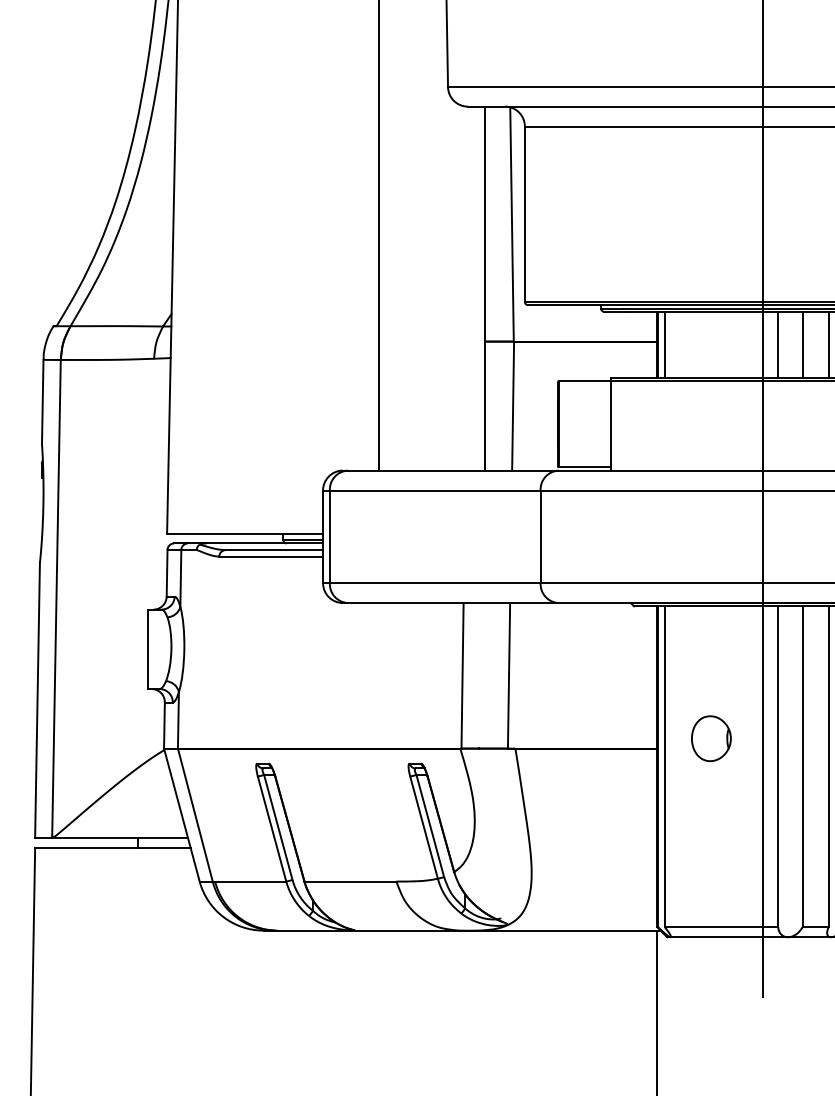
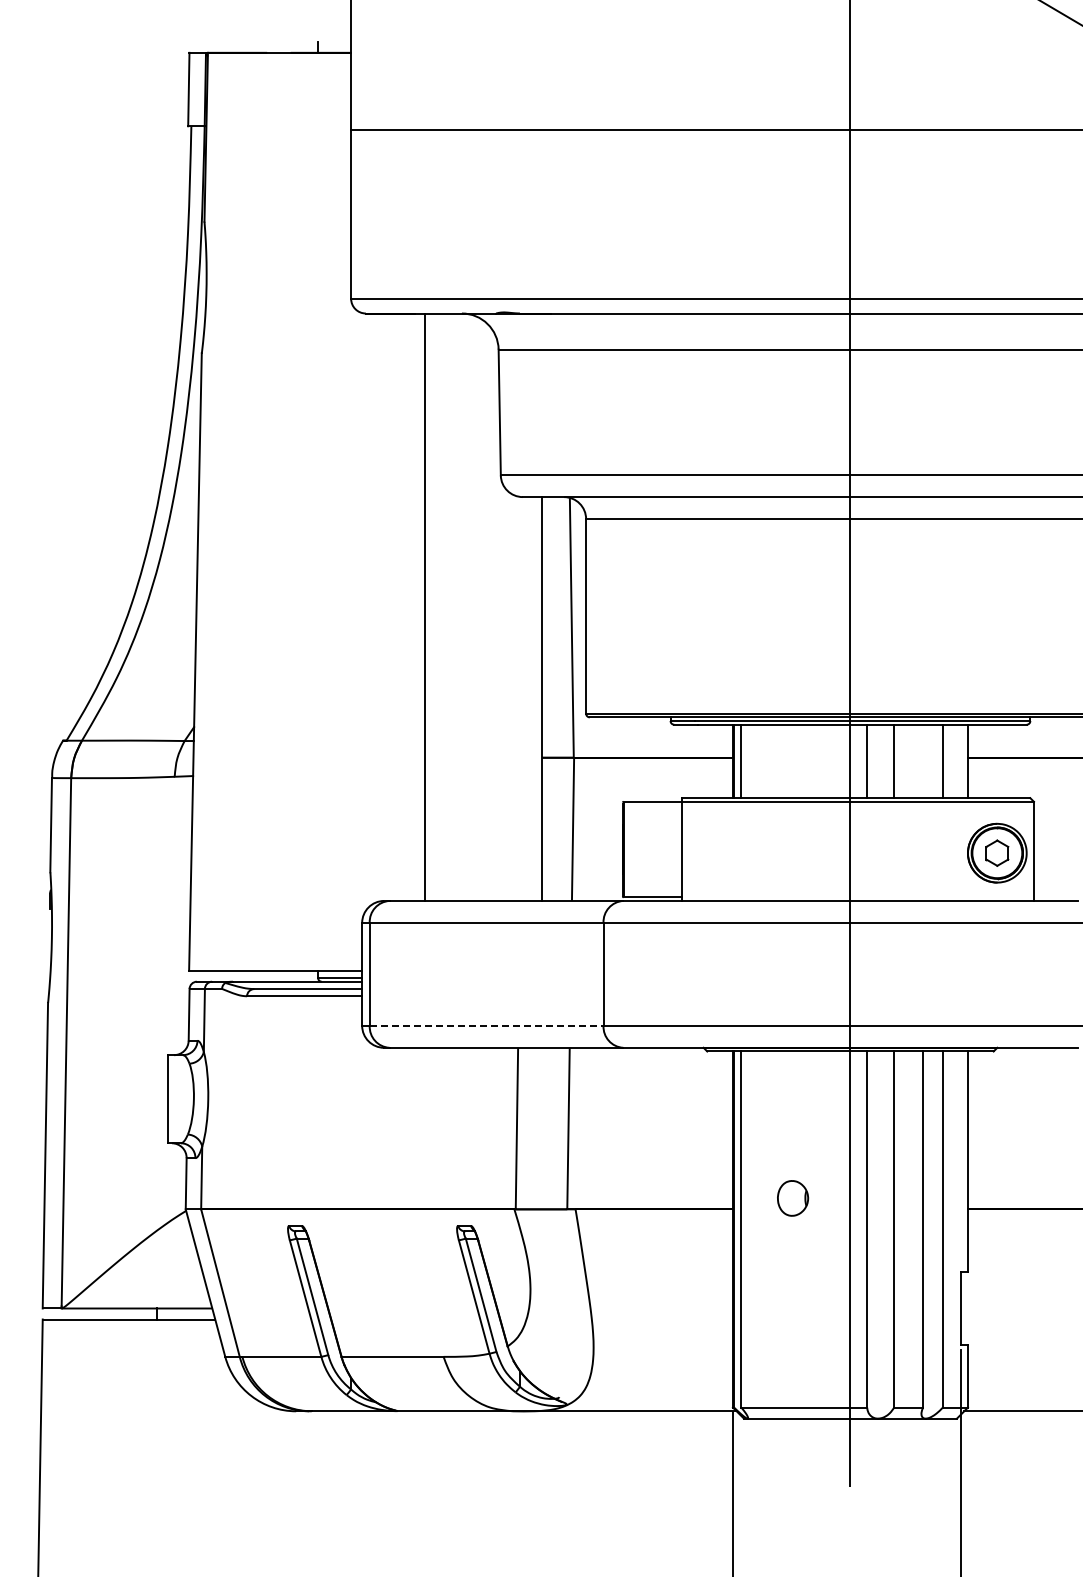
line: (828, 344) -> (923, 761), removed
line: (435, 582) -> (486, 1025), solid -> dashed
part: (710, 738) -> (792, 1198), size x0.7

